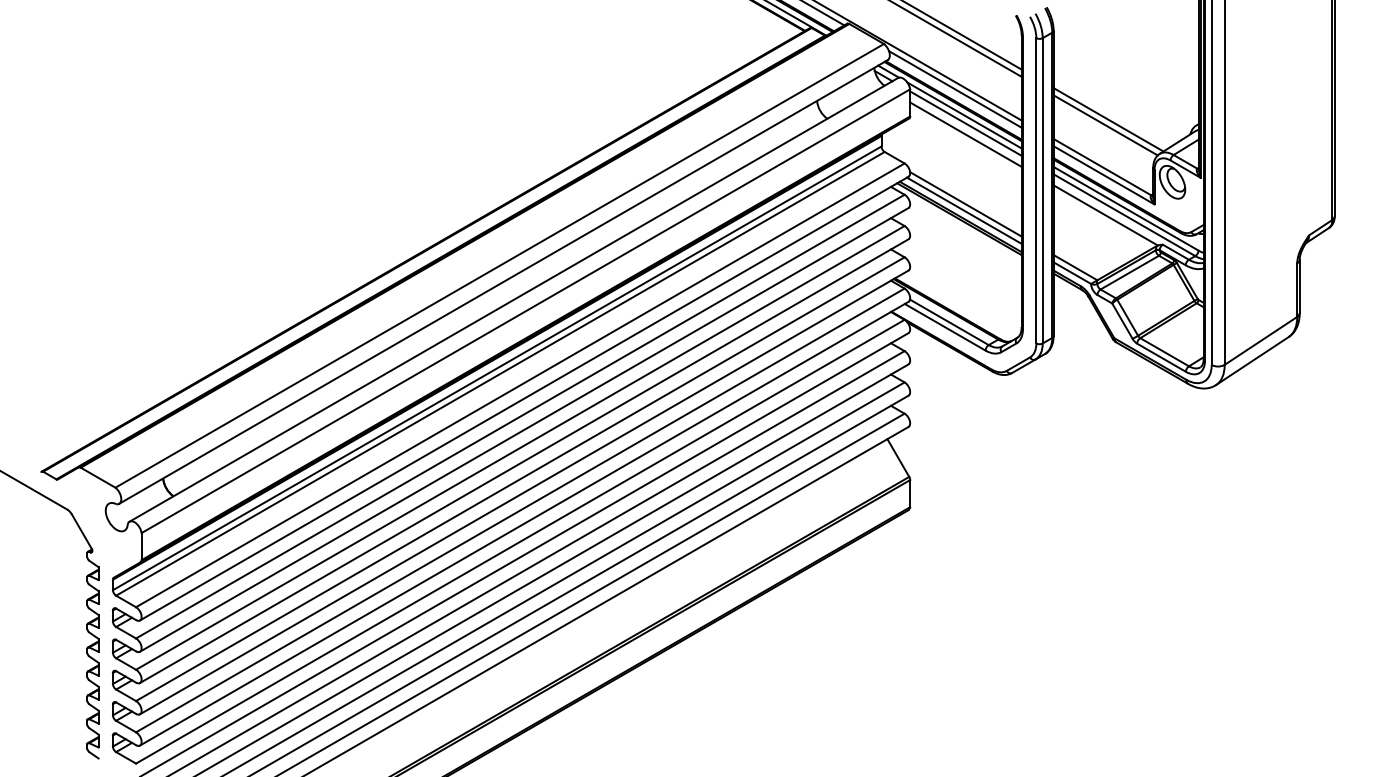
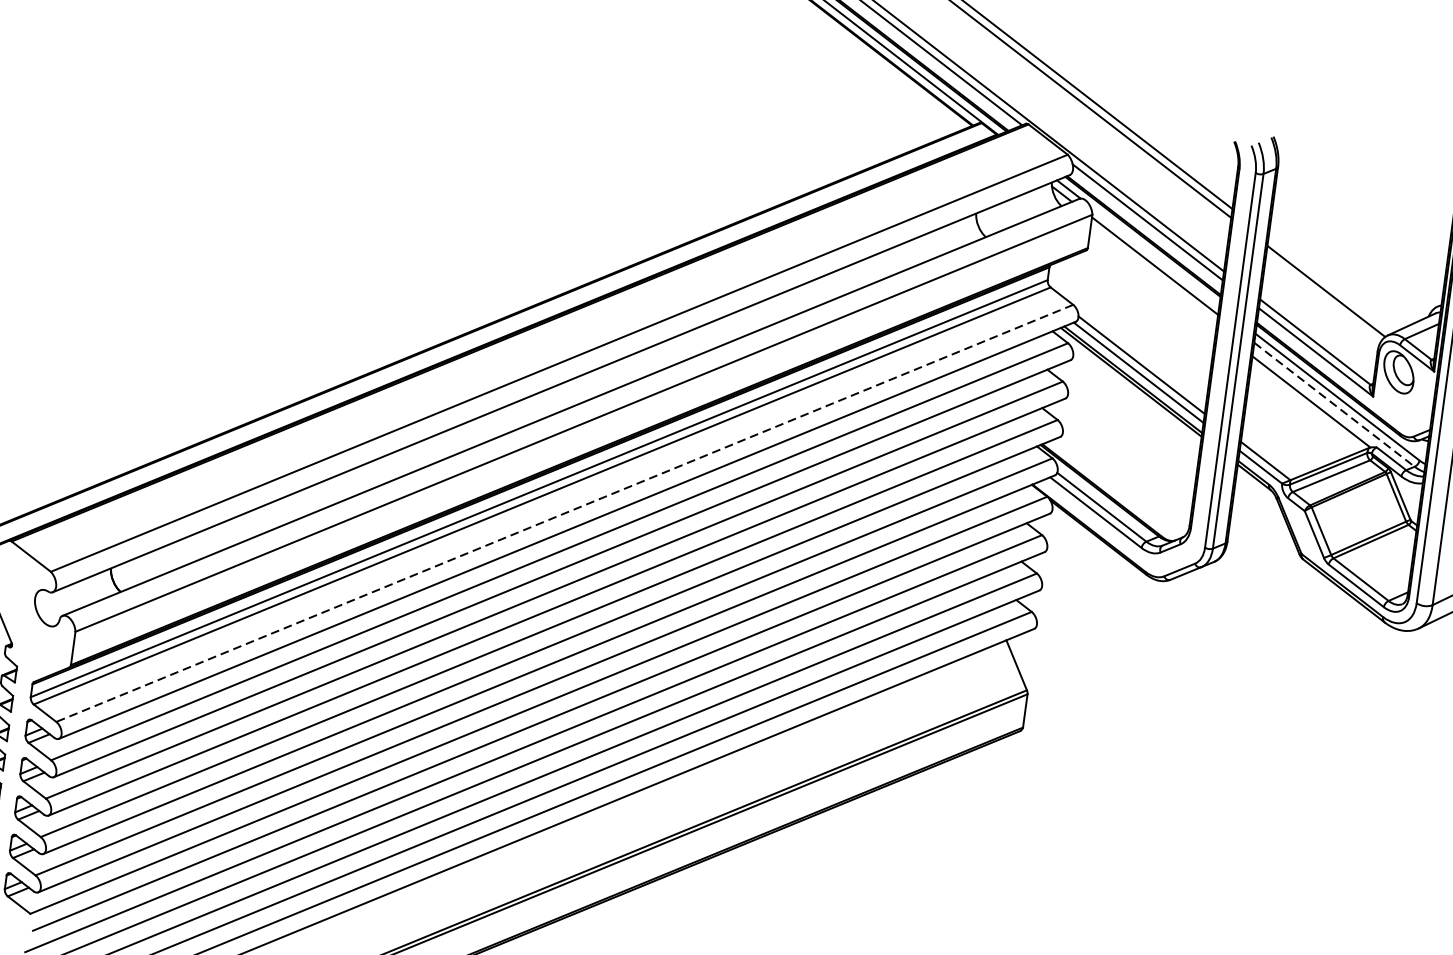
line: (964, 115) -> (1154, 255), removed
line: (1108, 119) -> (1330, 284), removed
line: (965, 134) -> (1152, 279), removed
line: (1124, 215) -> (1334, 405), solid -> dashed
line: (520, 385) -> (564, 513), solid -> dashed

